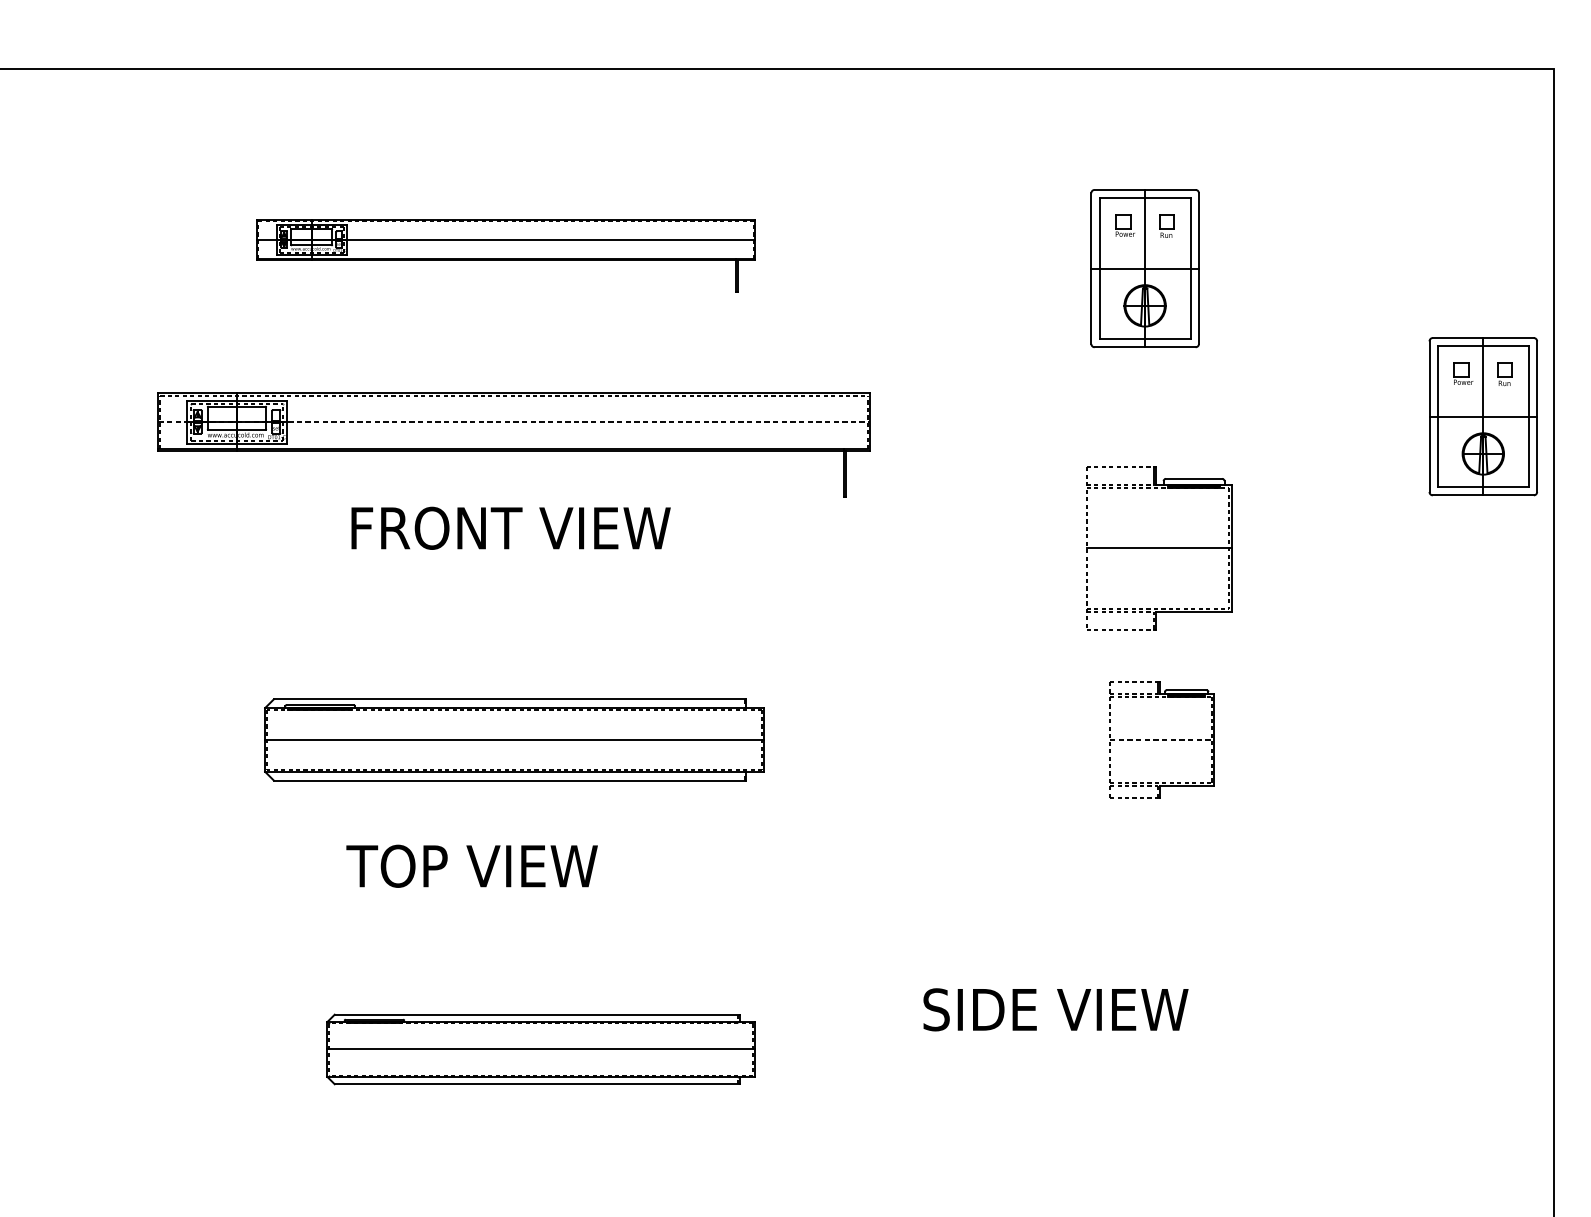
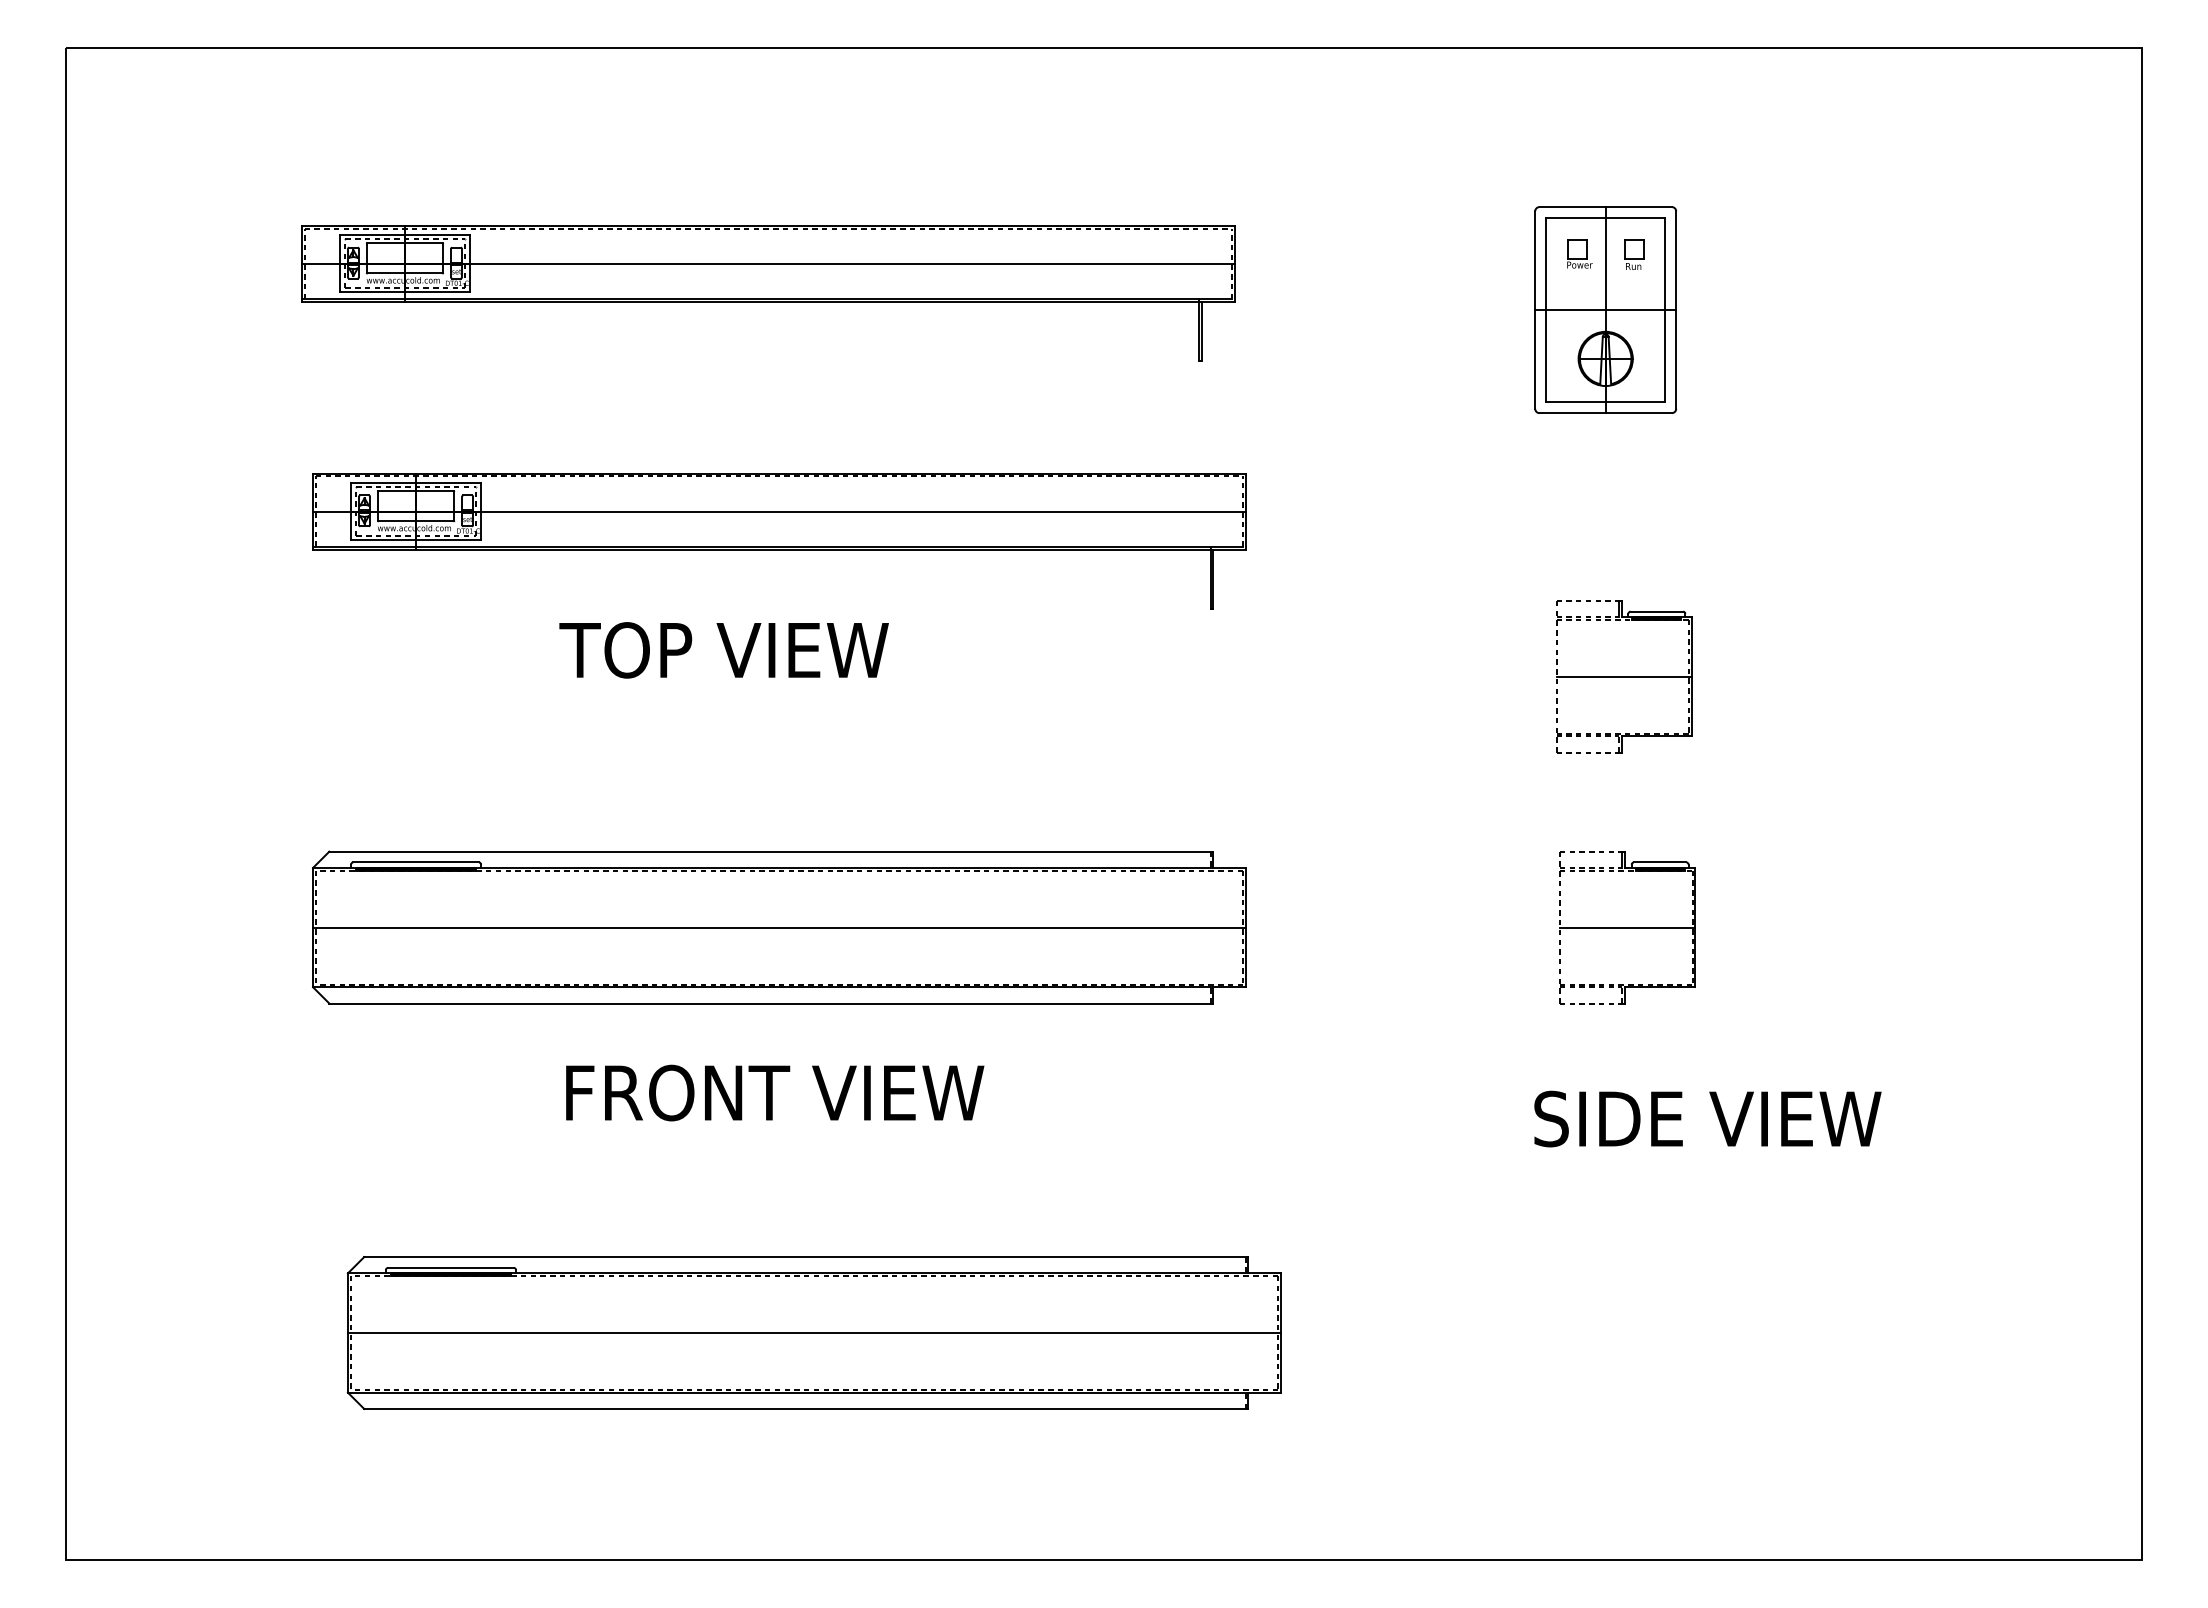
part: (506, 255) -> (768, 293), size x1.43
part: (1483, 416) -> (2048, 503), removed
line: (514, 422) -> (779, 511), dashed -> solid
text: (508, 528) -> (771, 650), FRONT VIEW -> TOP VIEW
part: (1159, 548) -> (1624, 676), size x0.71
part: (514, 739) -> (779, 927), size x1.43
line: (1161, 739) -> (1627, 927), dashed -> solid
text: (508, 865) -> (771, 1092), TOP VIEW -> FRONT VIEW
text: (1055, 1009) -> (1707, 1118), moved
part: (540, 1049) -> (813, 1332), size x1.67

